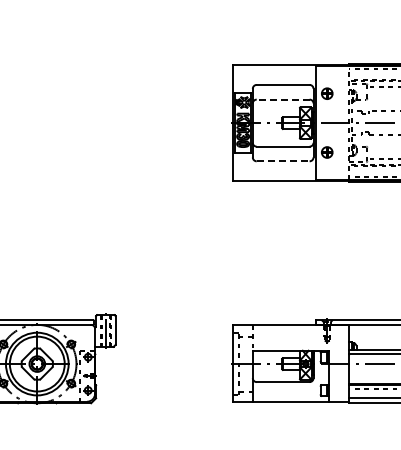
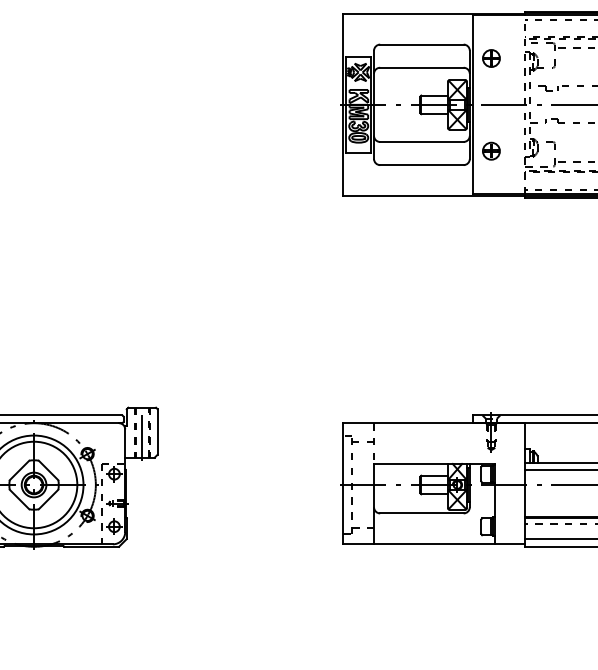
line: (282, 99) -> (420, 67), dashed -> solid
line: (283, 161) -> (422, 165), dashed -> solid

